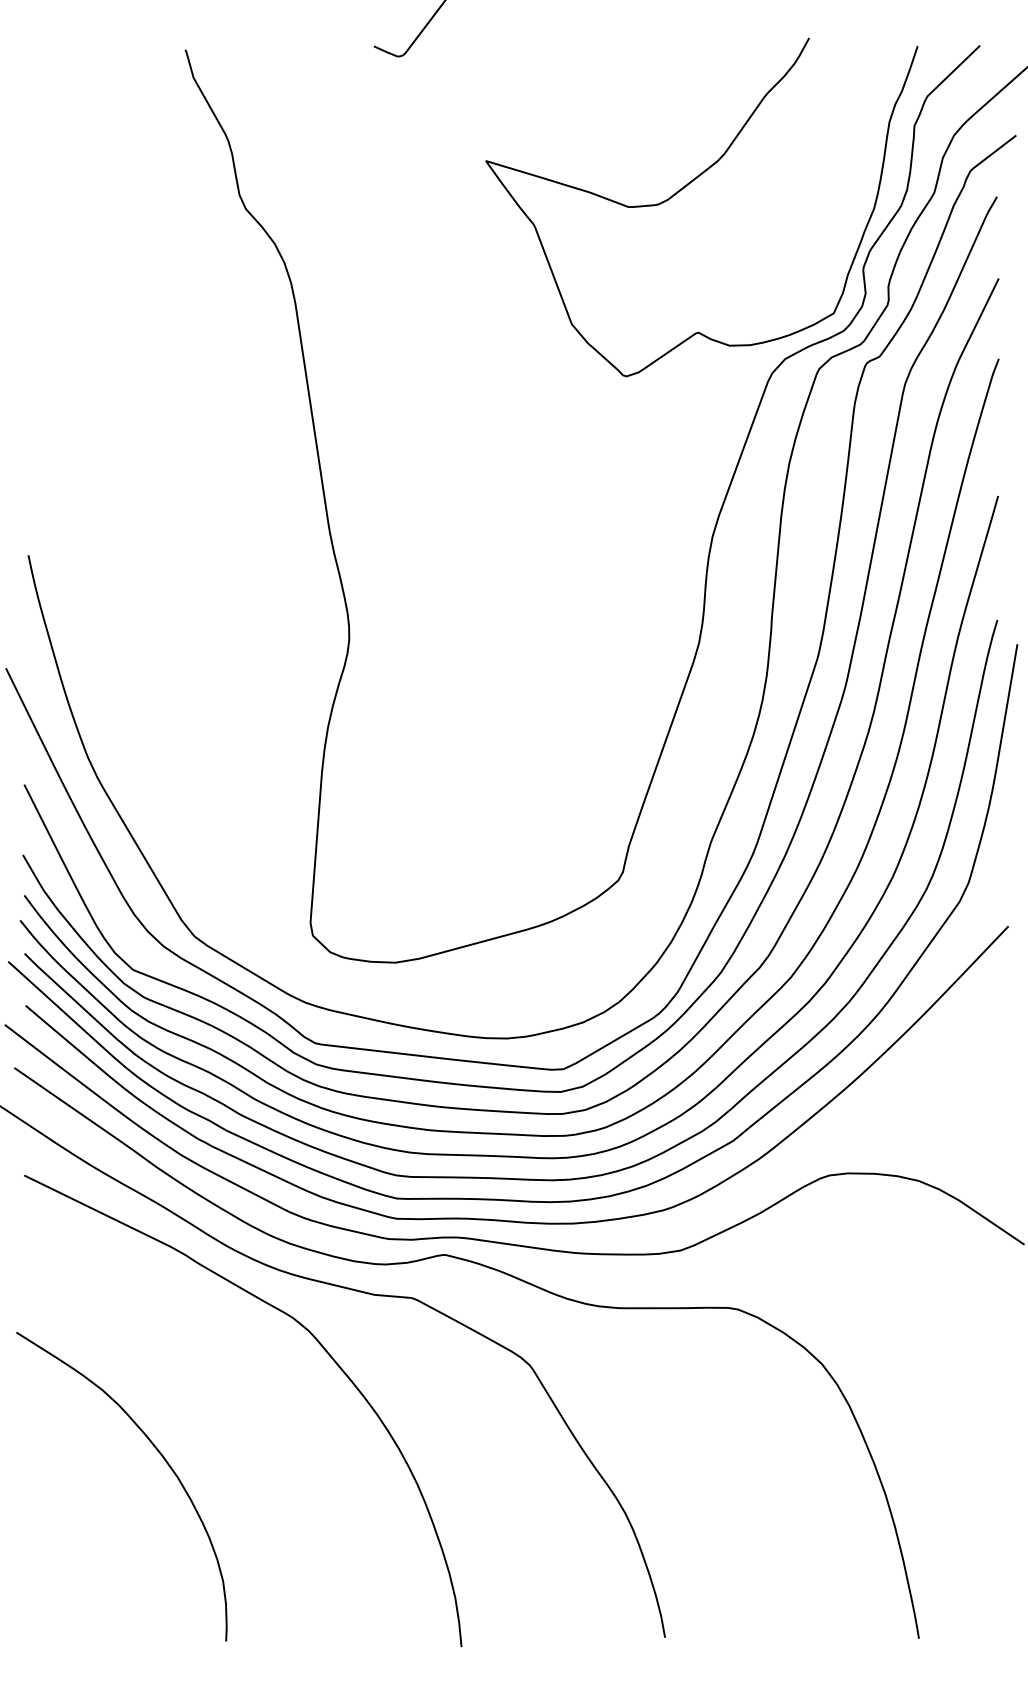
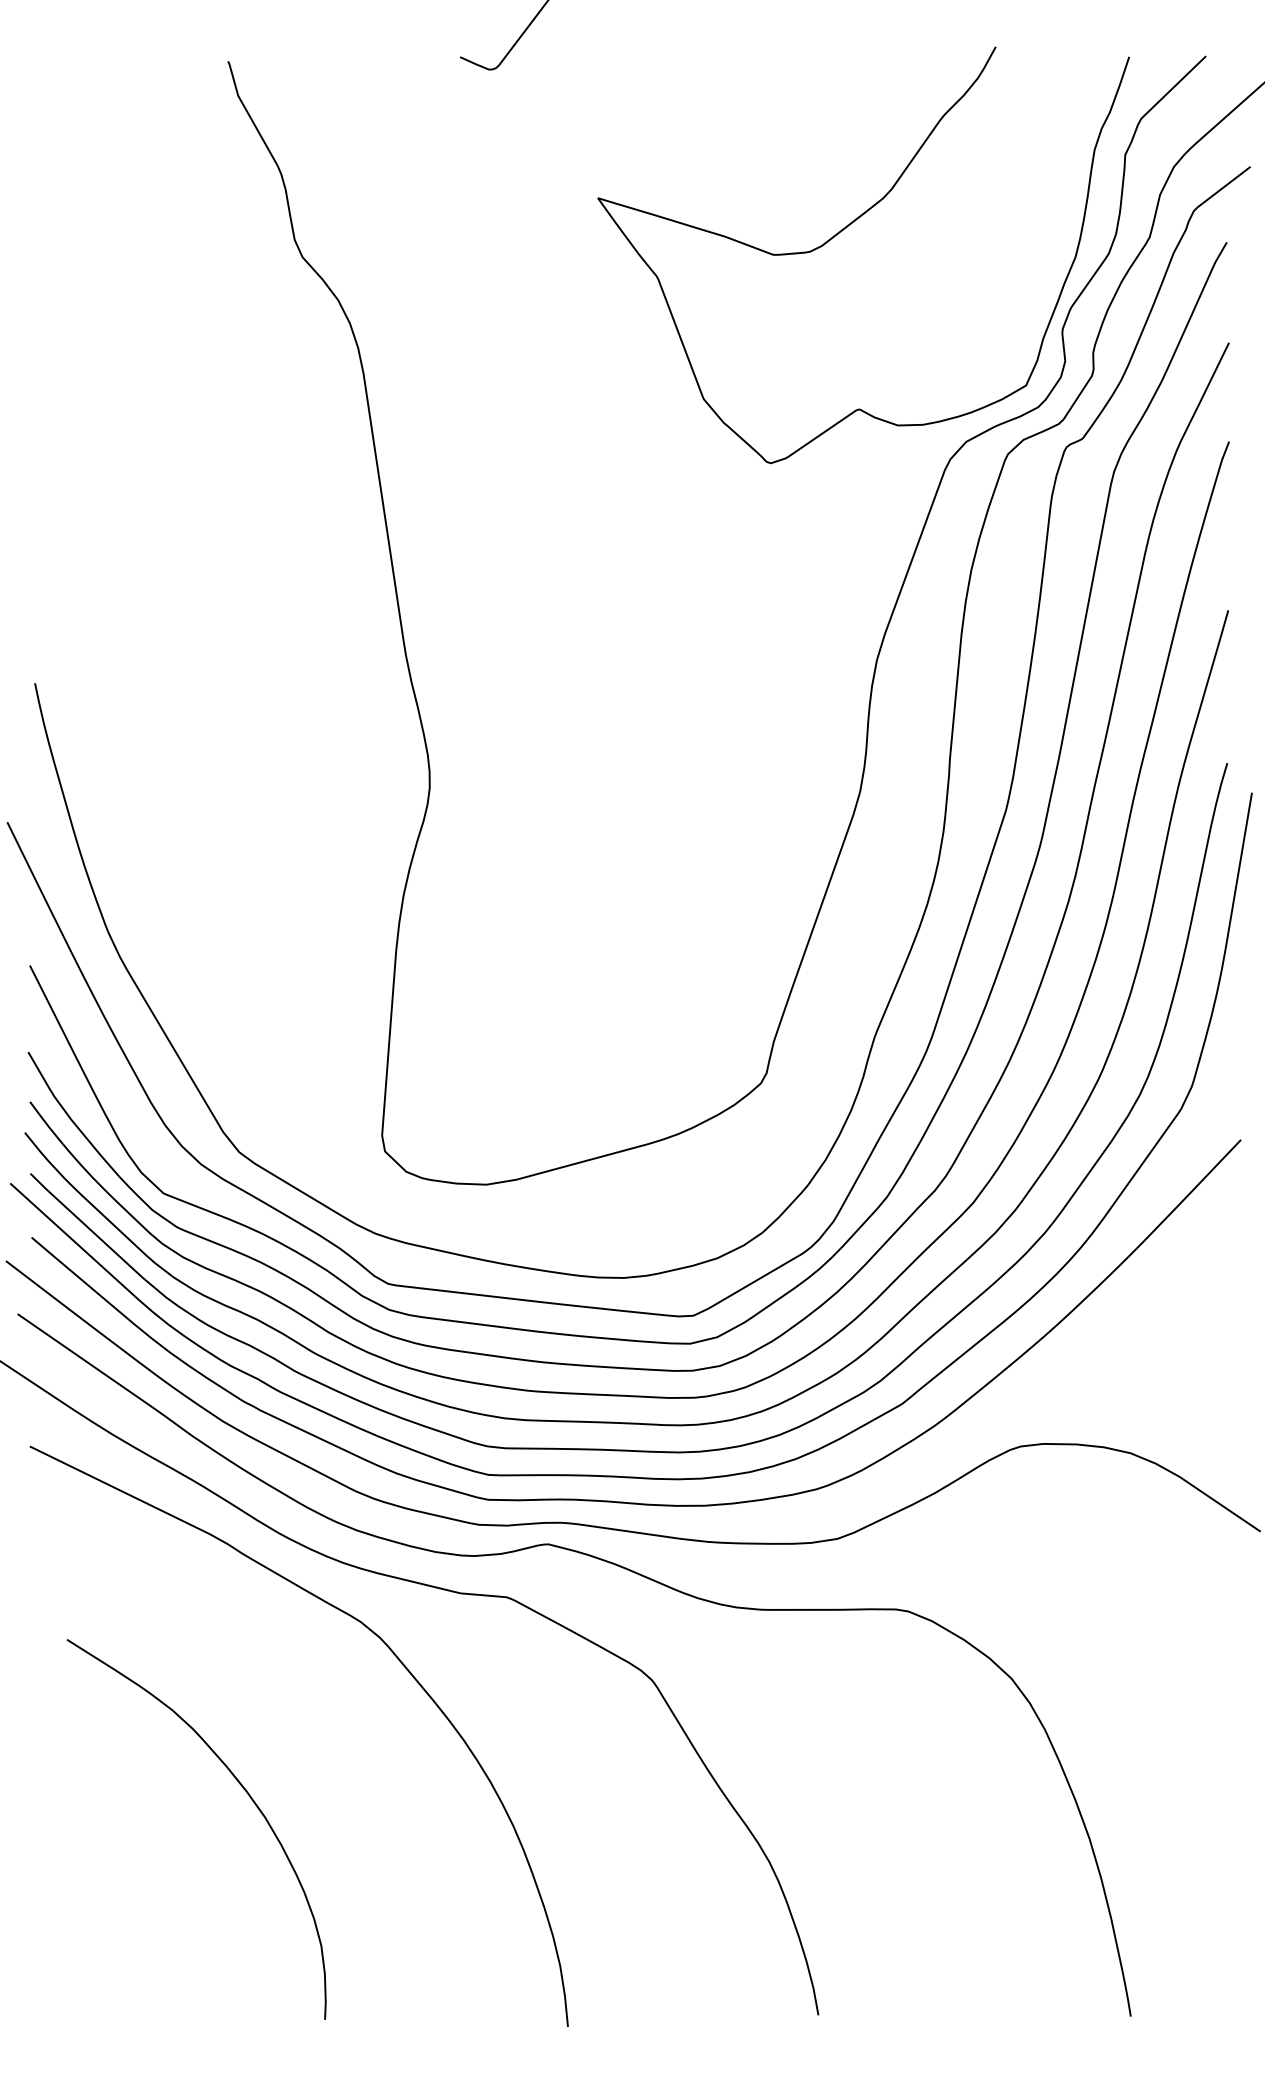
curve: (160, 1455) -> (244, 1791), moved

